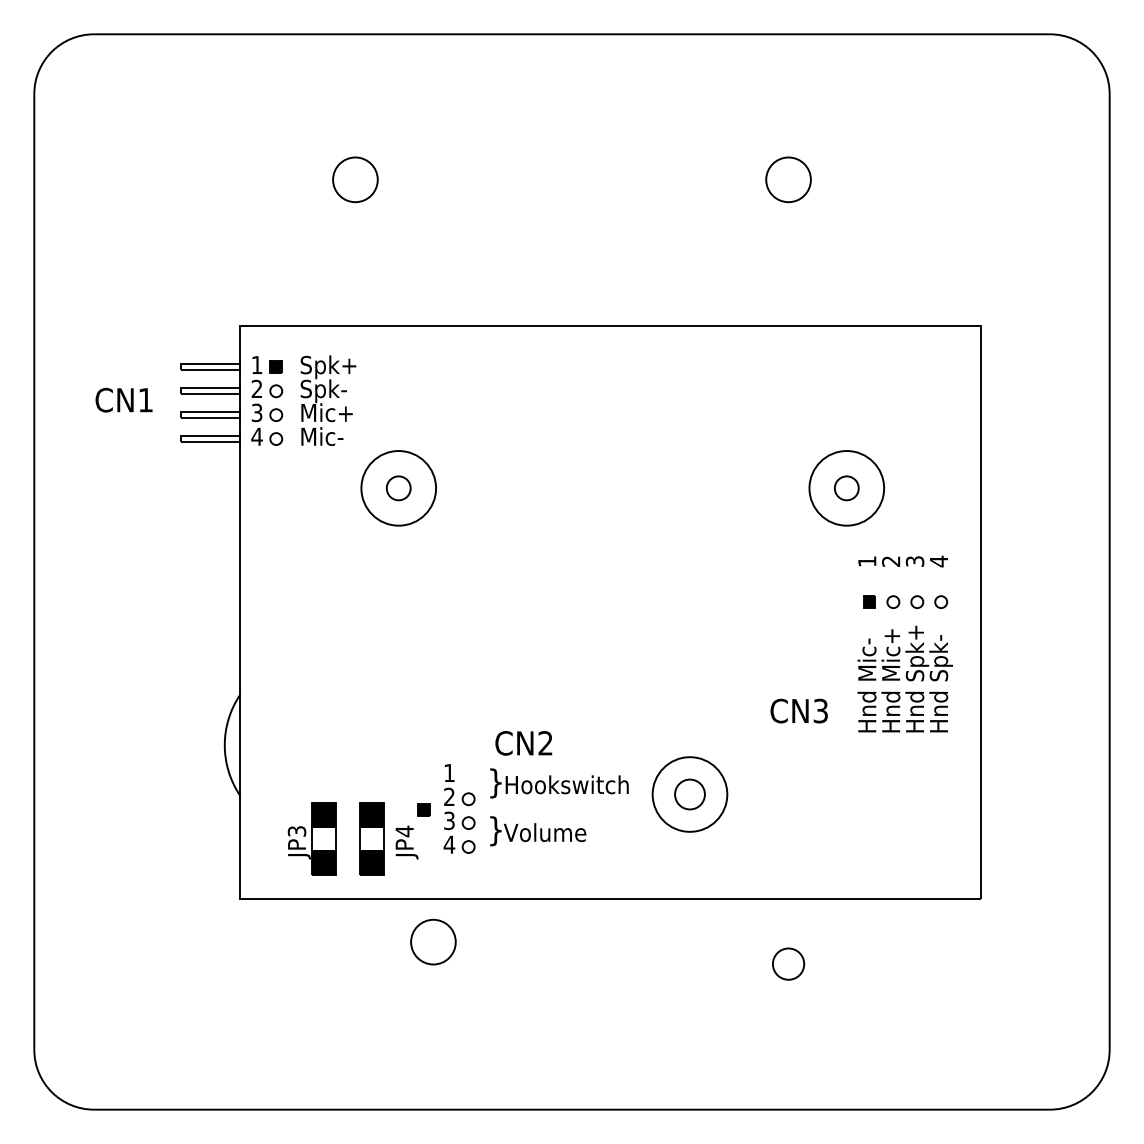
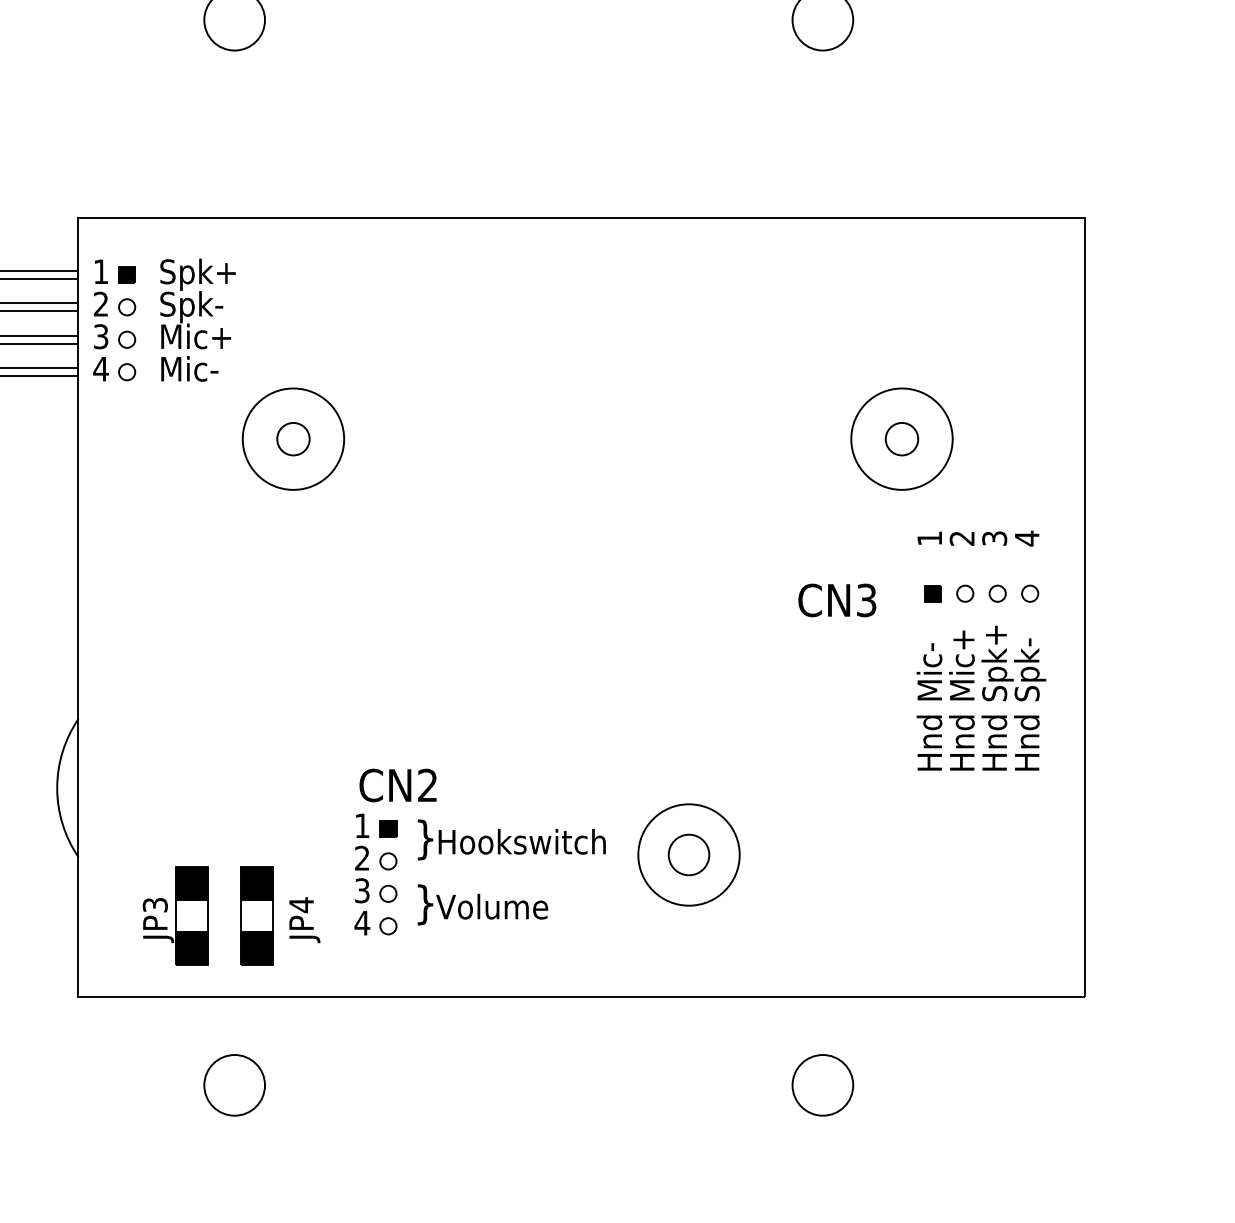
text: (798, 710) -> (836, 599), moved
text: (523, 743) -> (397, 785), moved
part: (423, 809) -> (388, 827), moved
circle: (433, 941) -> (234, 1084), moved
circle: (788, 963) -> (822, 1084), size x1.43

